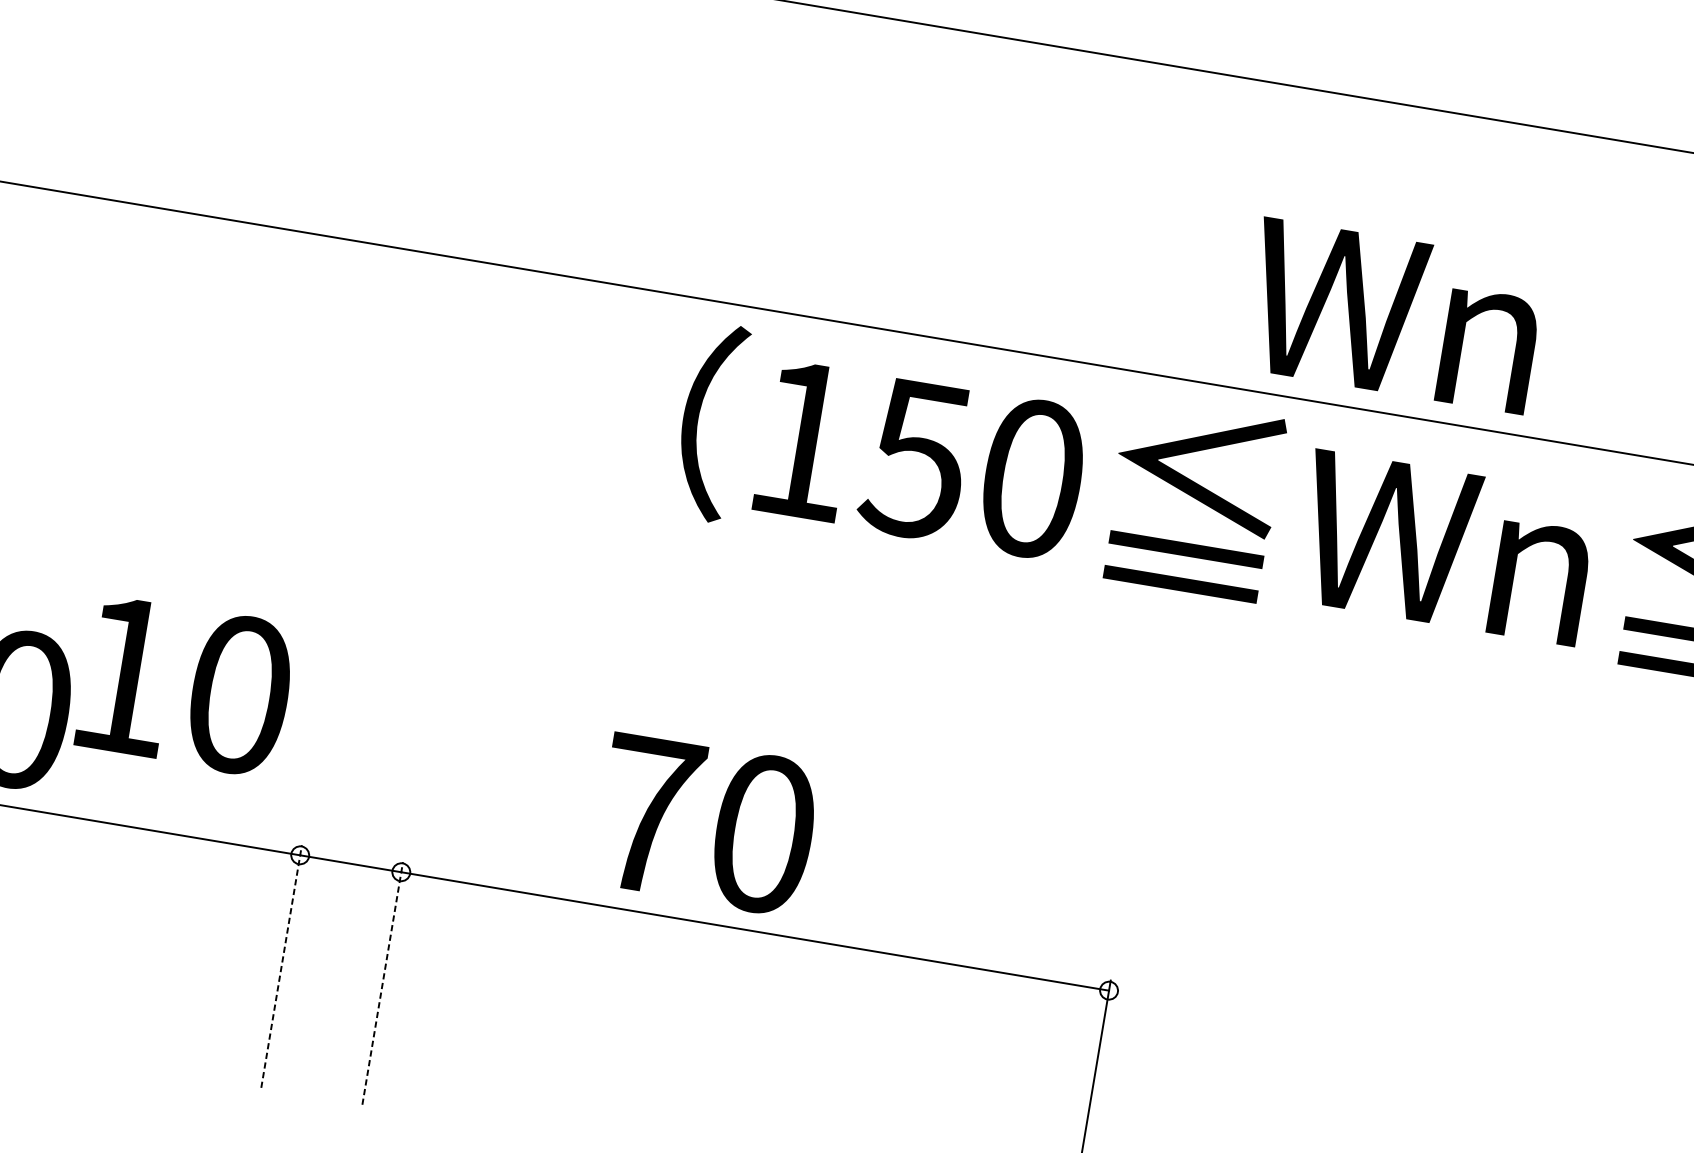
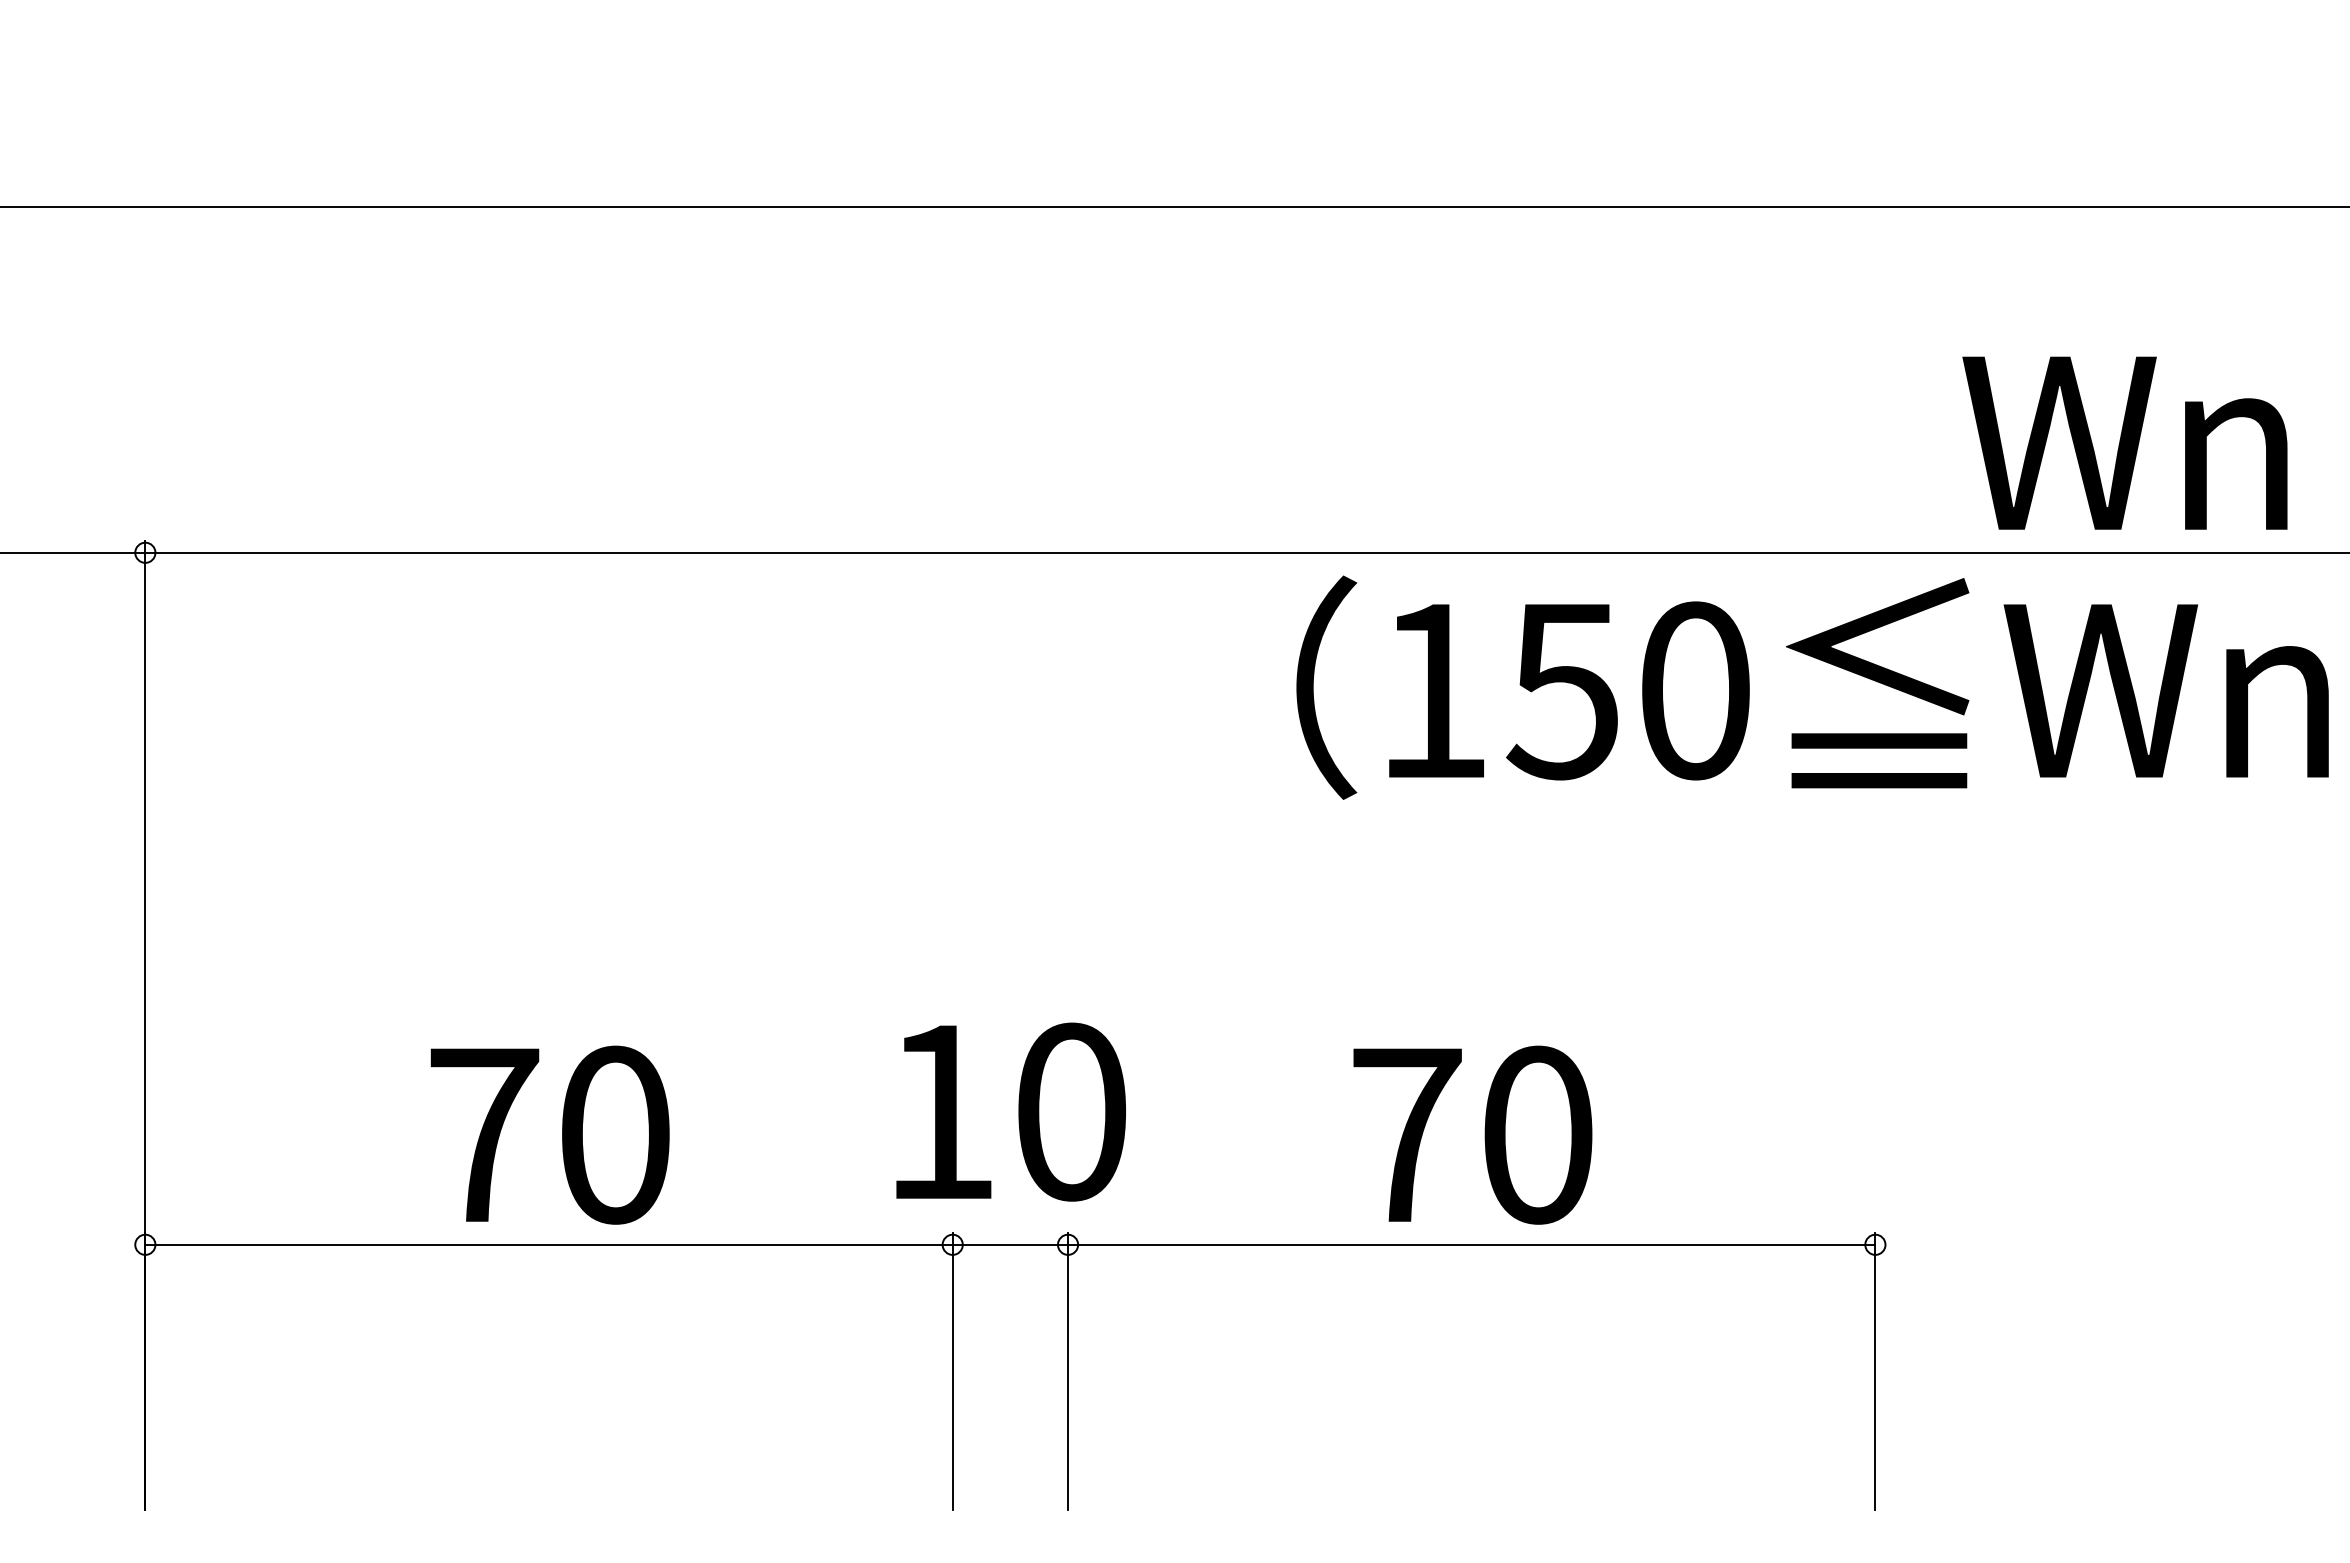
text: (1393, 315) -> (2124, 442), moved
text: (186, 685) -> (1010, 1111), moved
text: (706, 823) -> (1472, 1134), moved
line: (281, 966) -> (952, 1371), dashed -> solid
line: (383, 983) -> (1068, 1371), dashed -> solid

